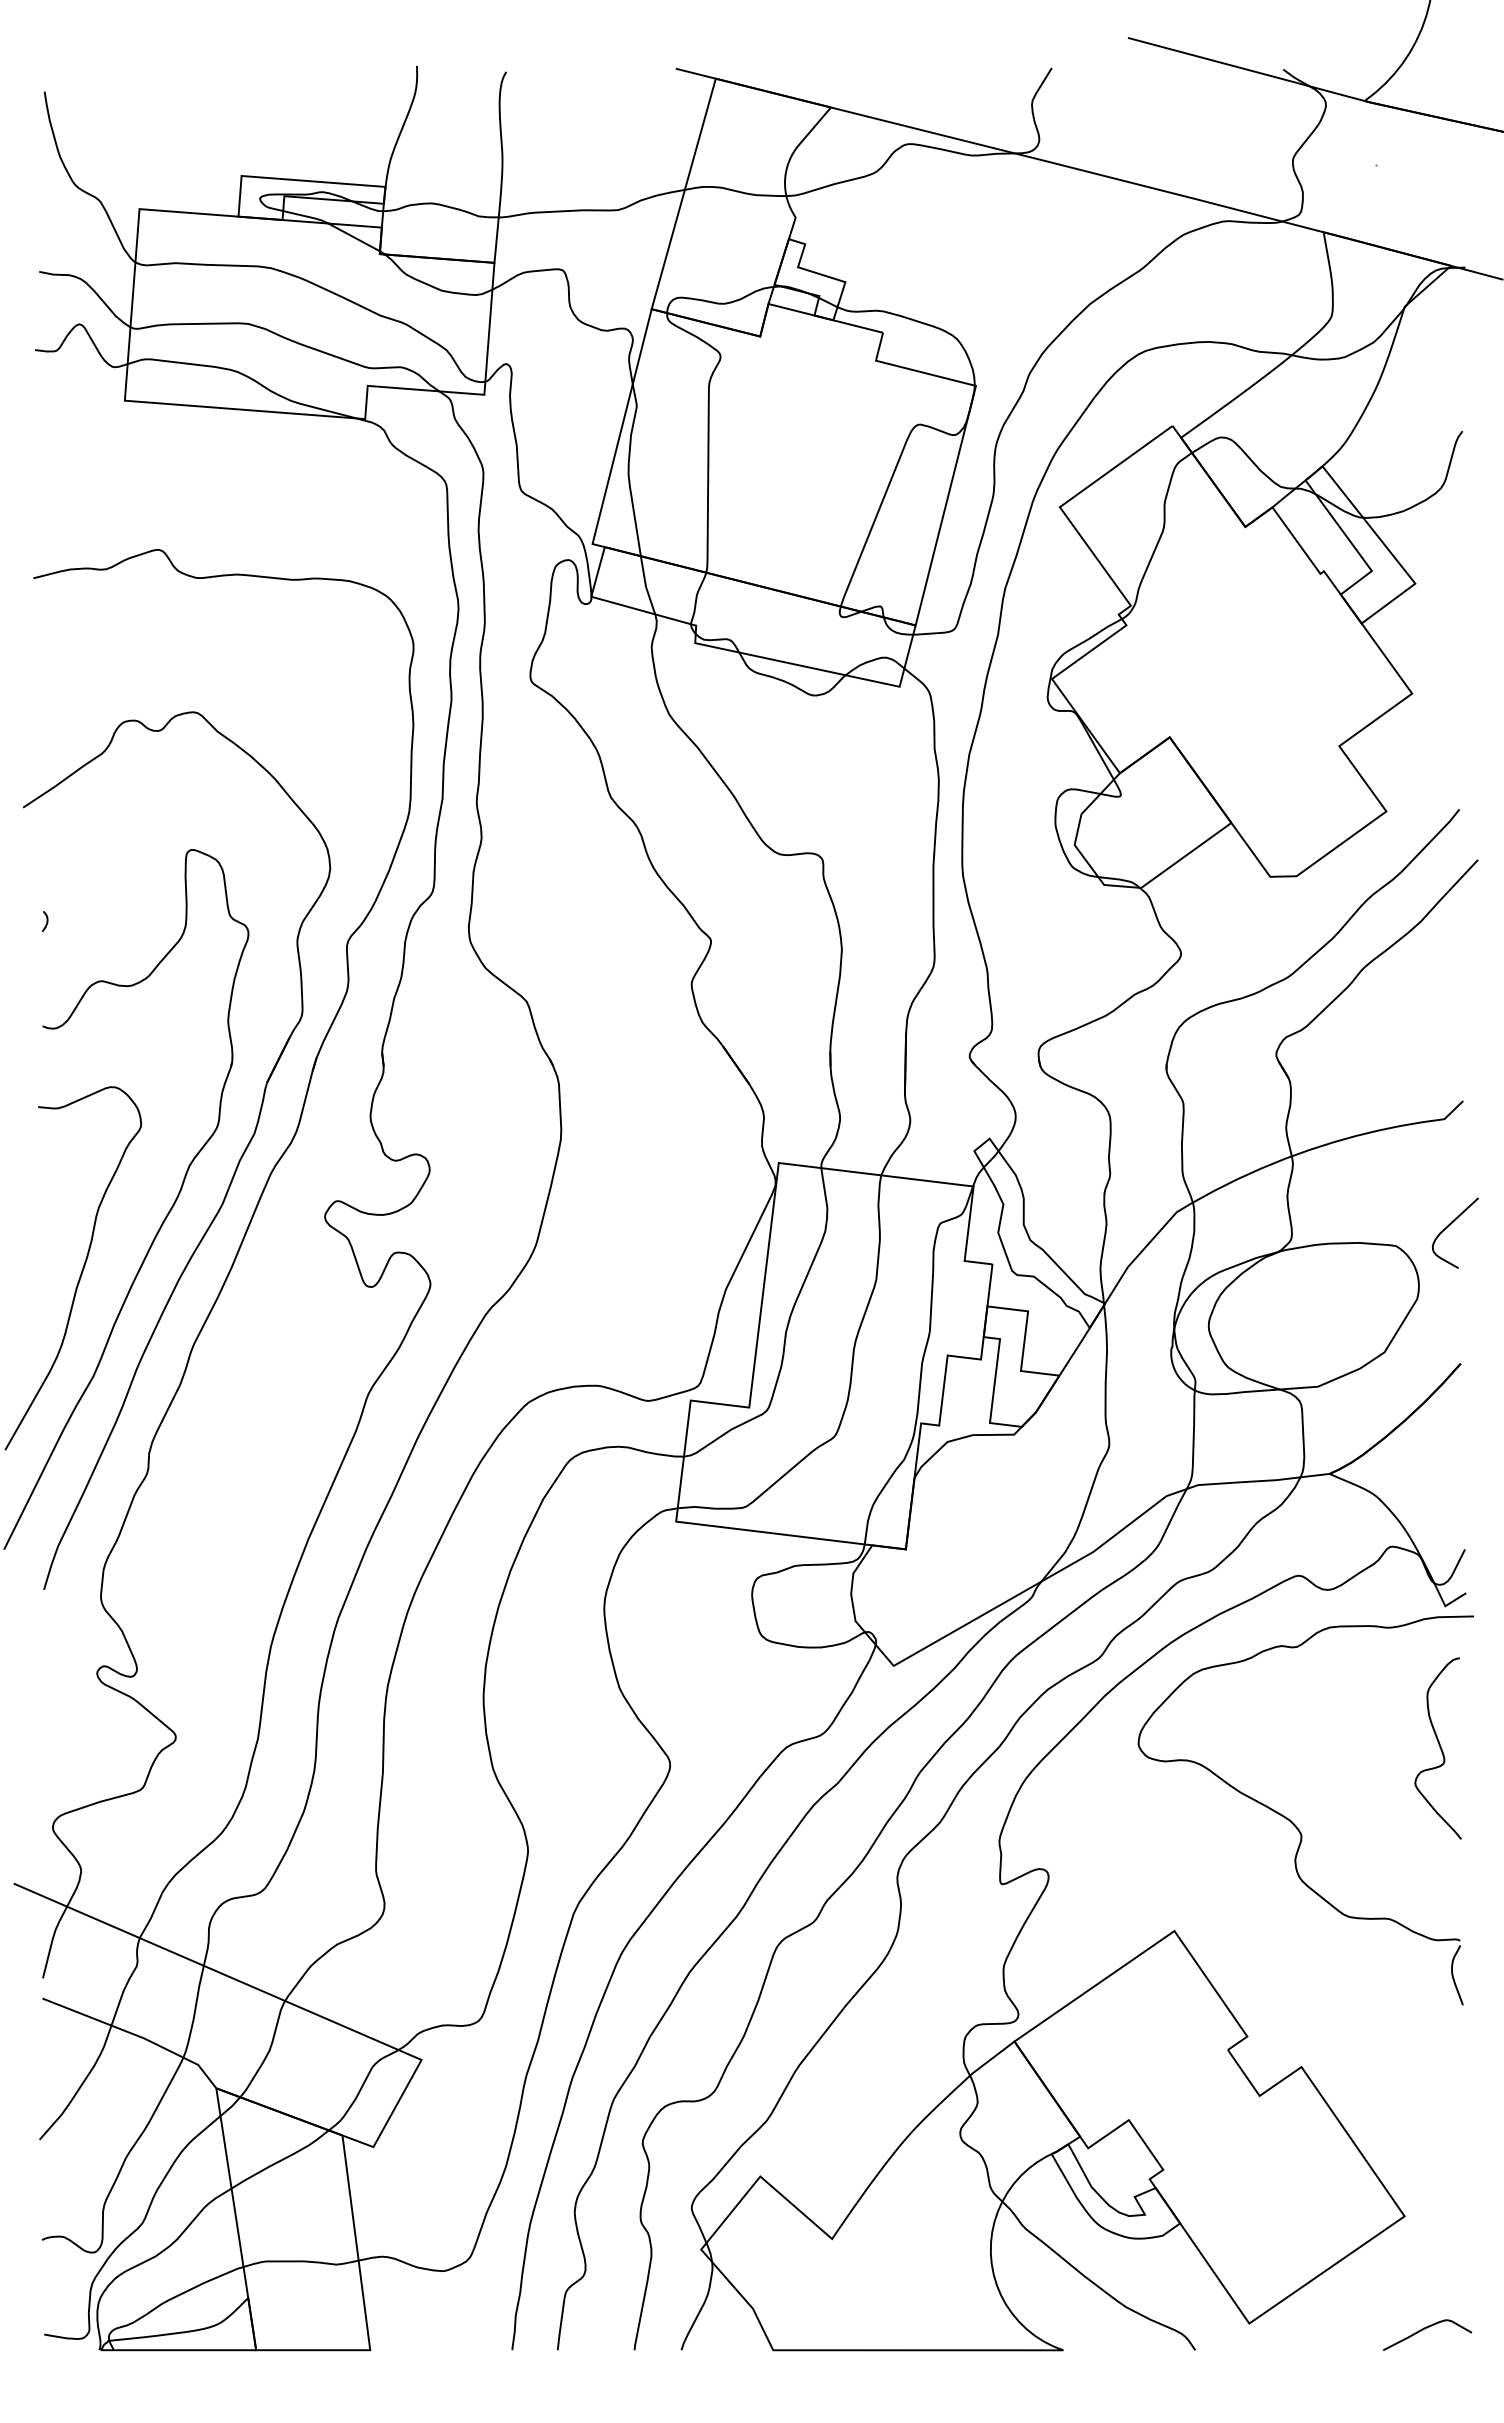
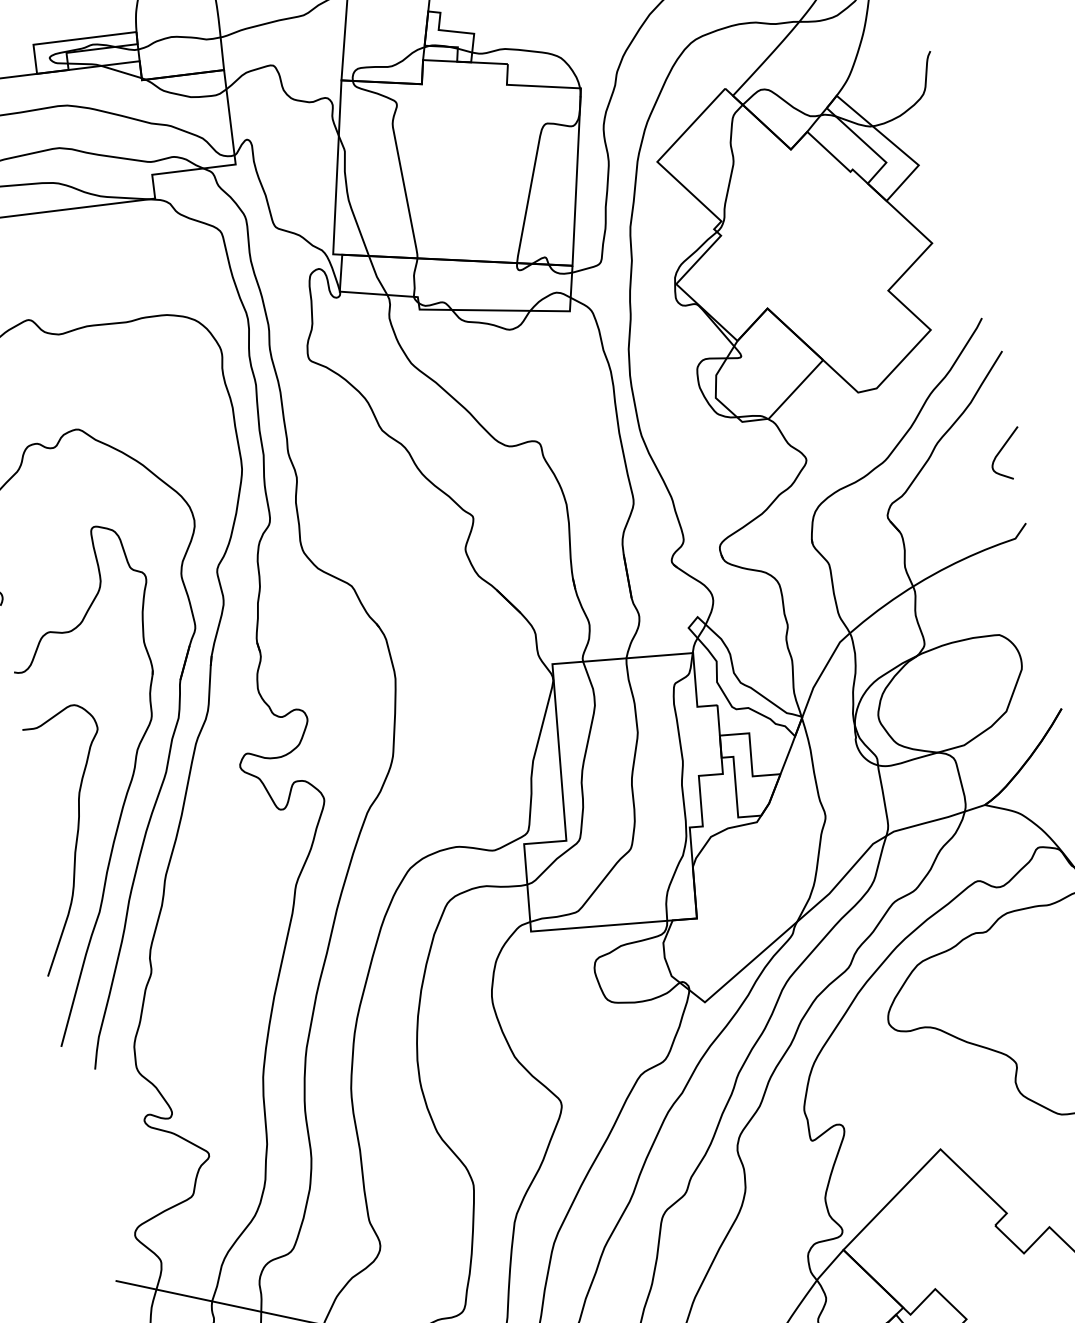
curve: (1449, 1226) -> (1001, 450), moved

